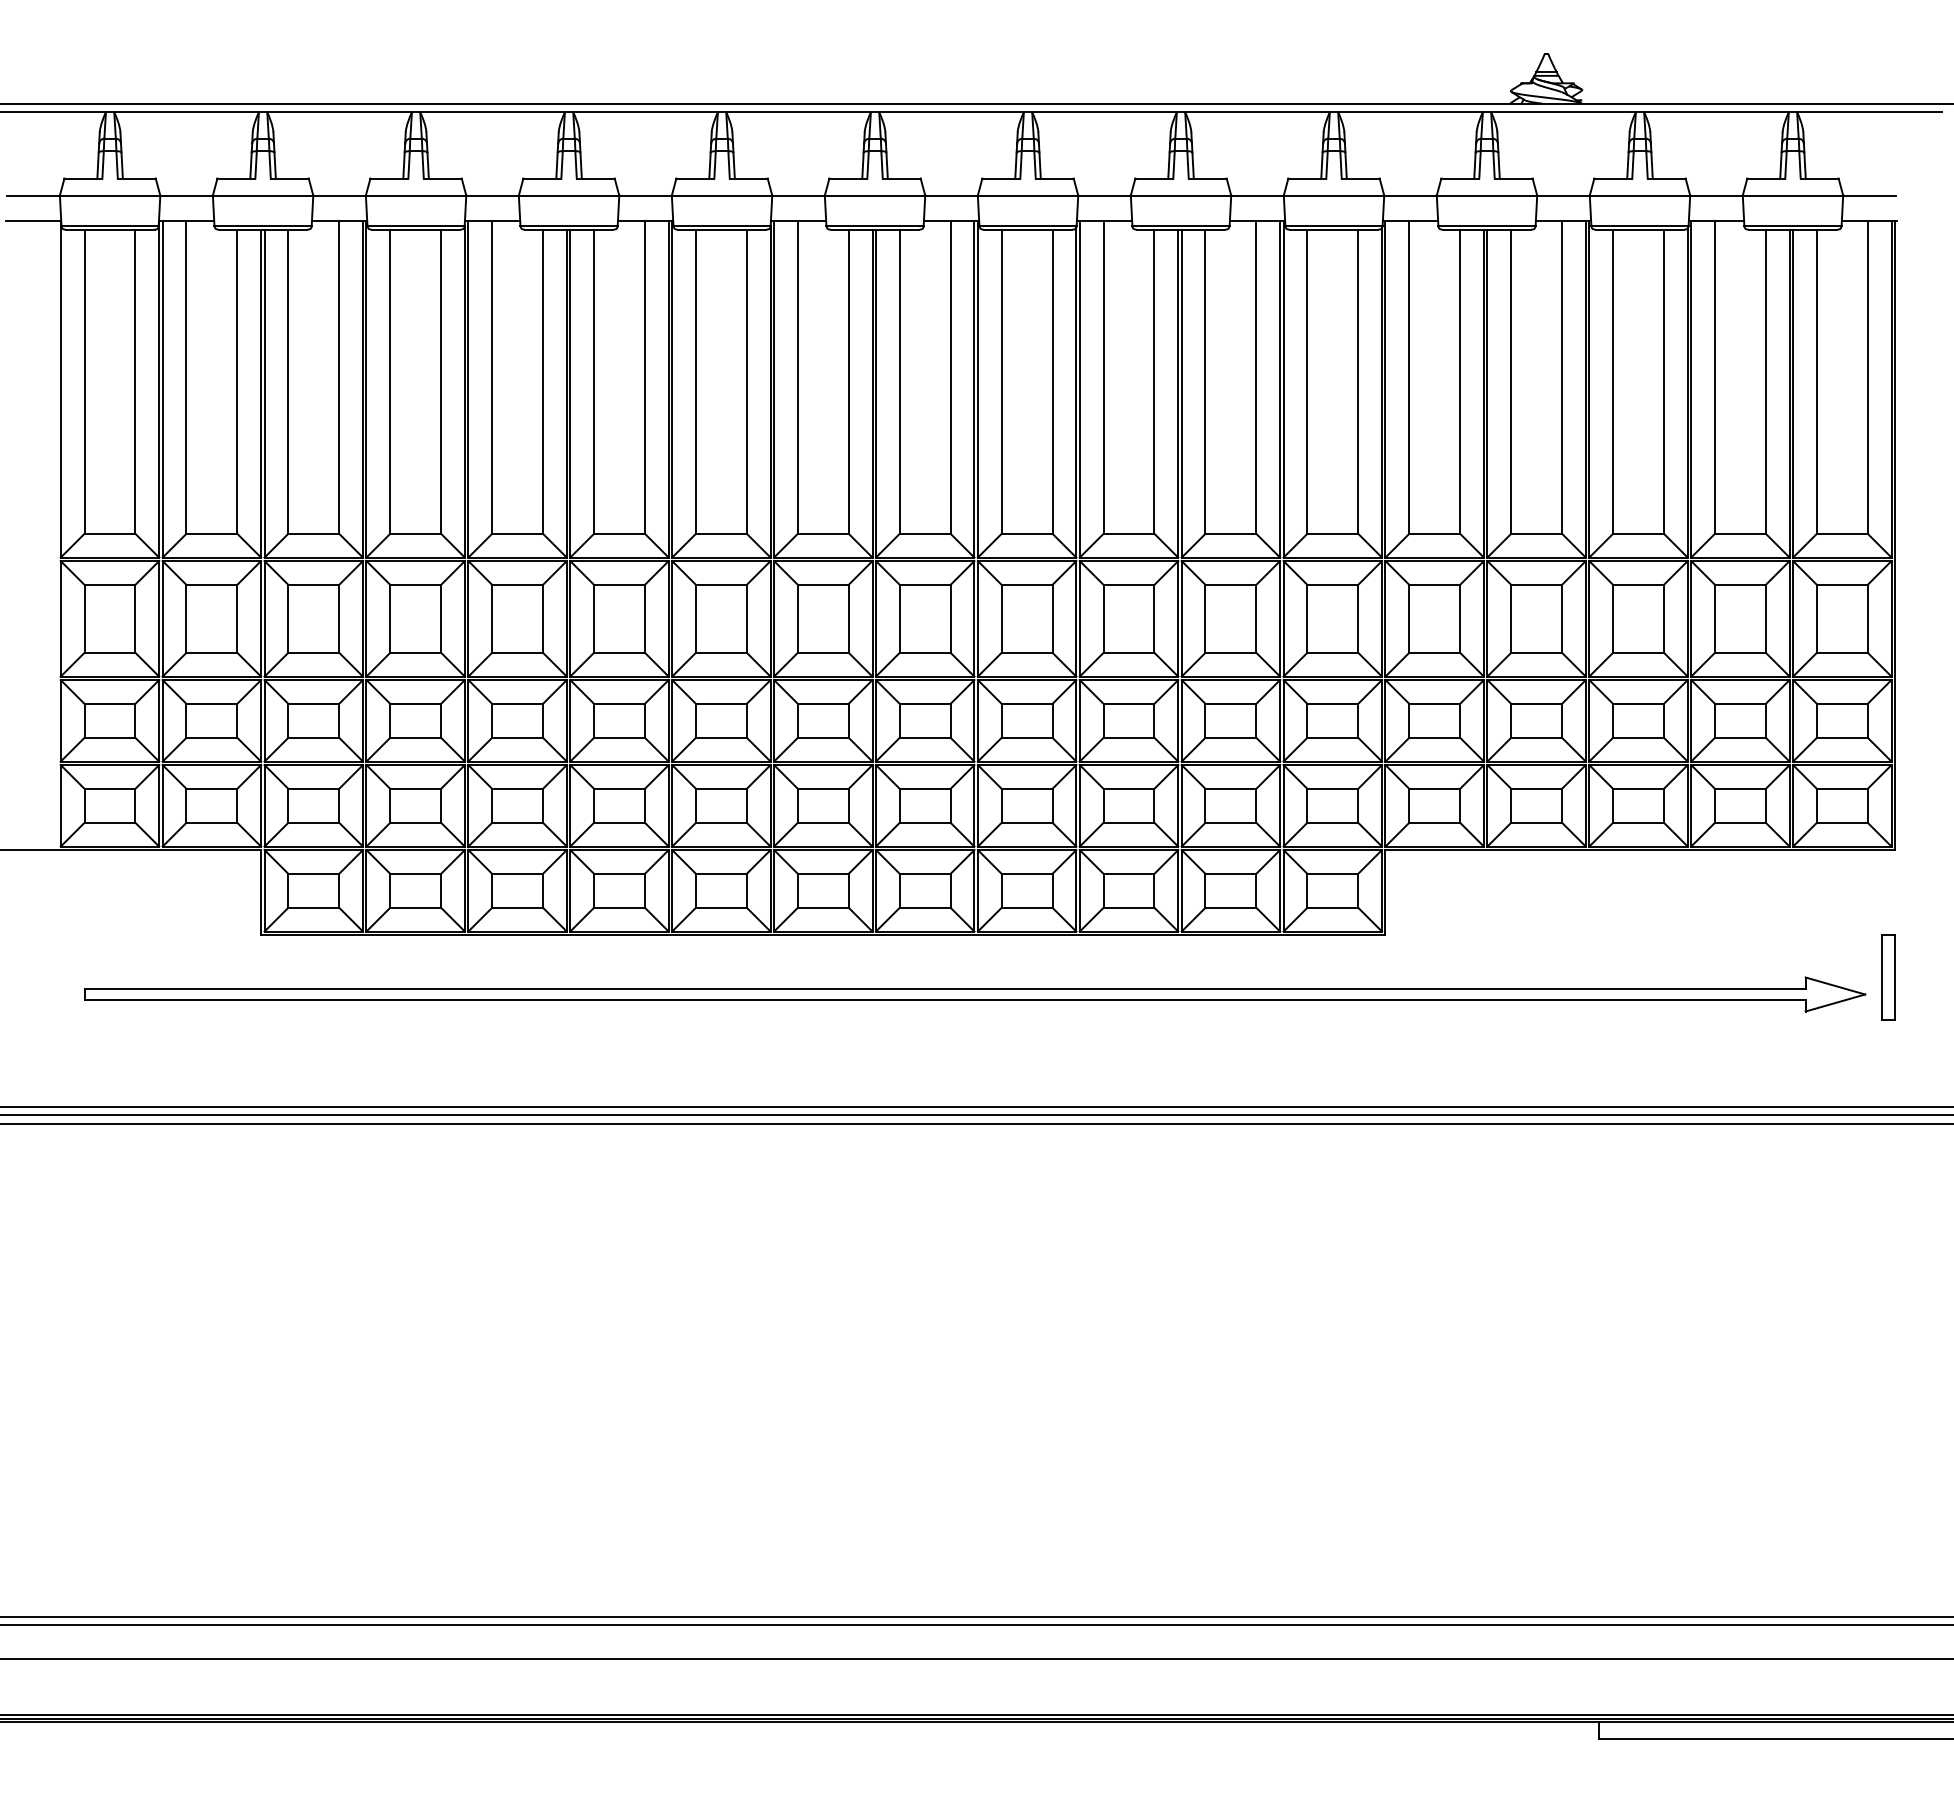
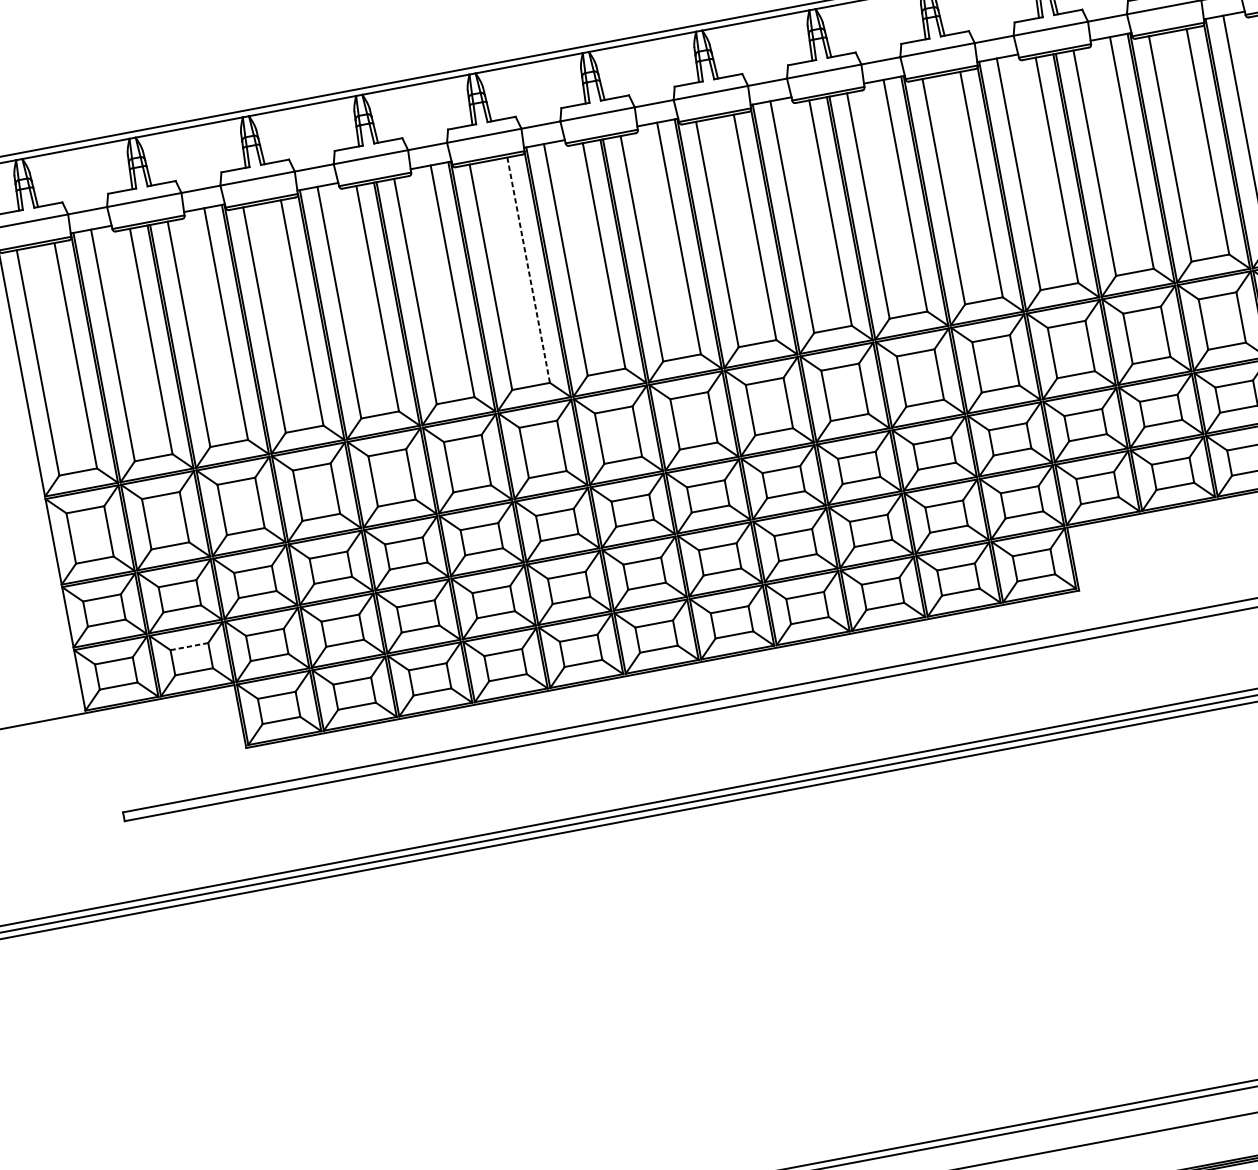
line: (746, 382) -> (528, 270), solid -> dashed
line: (212, 788) -> (189, 646), solid -> dashed

